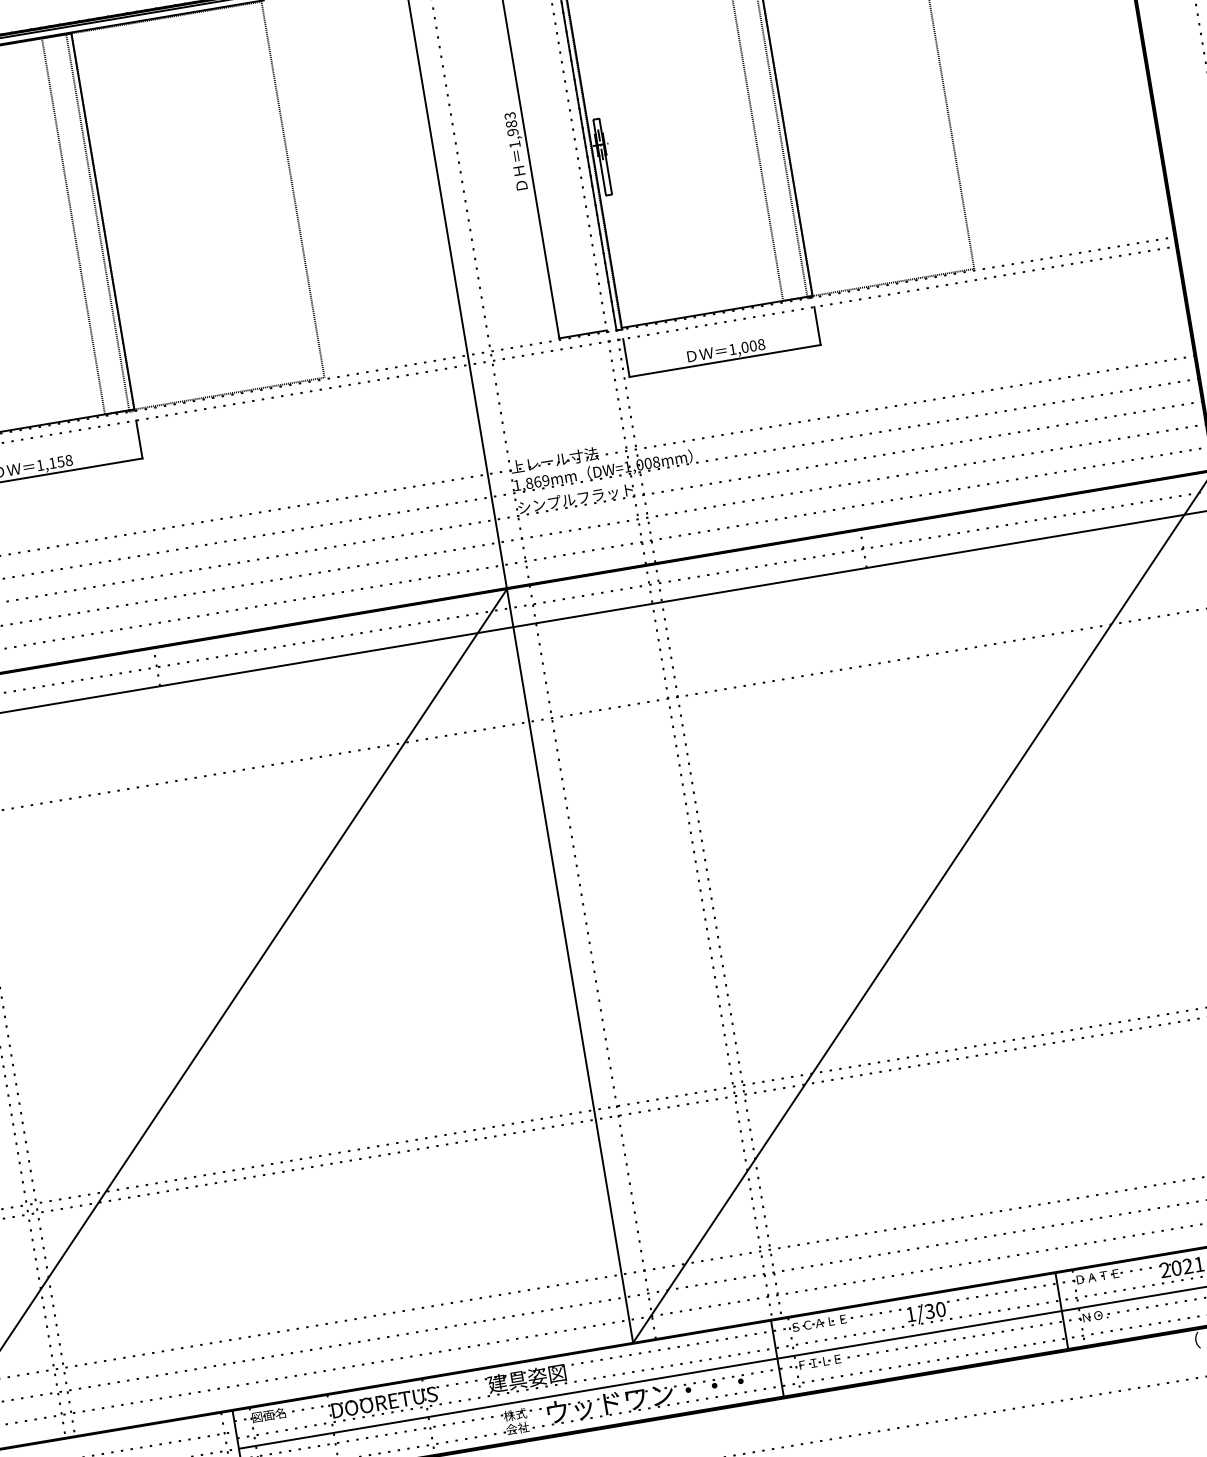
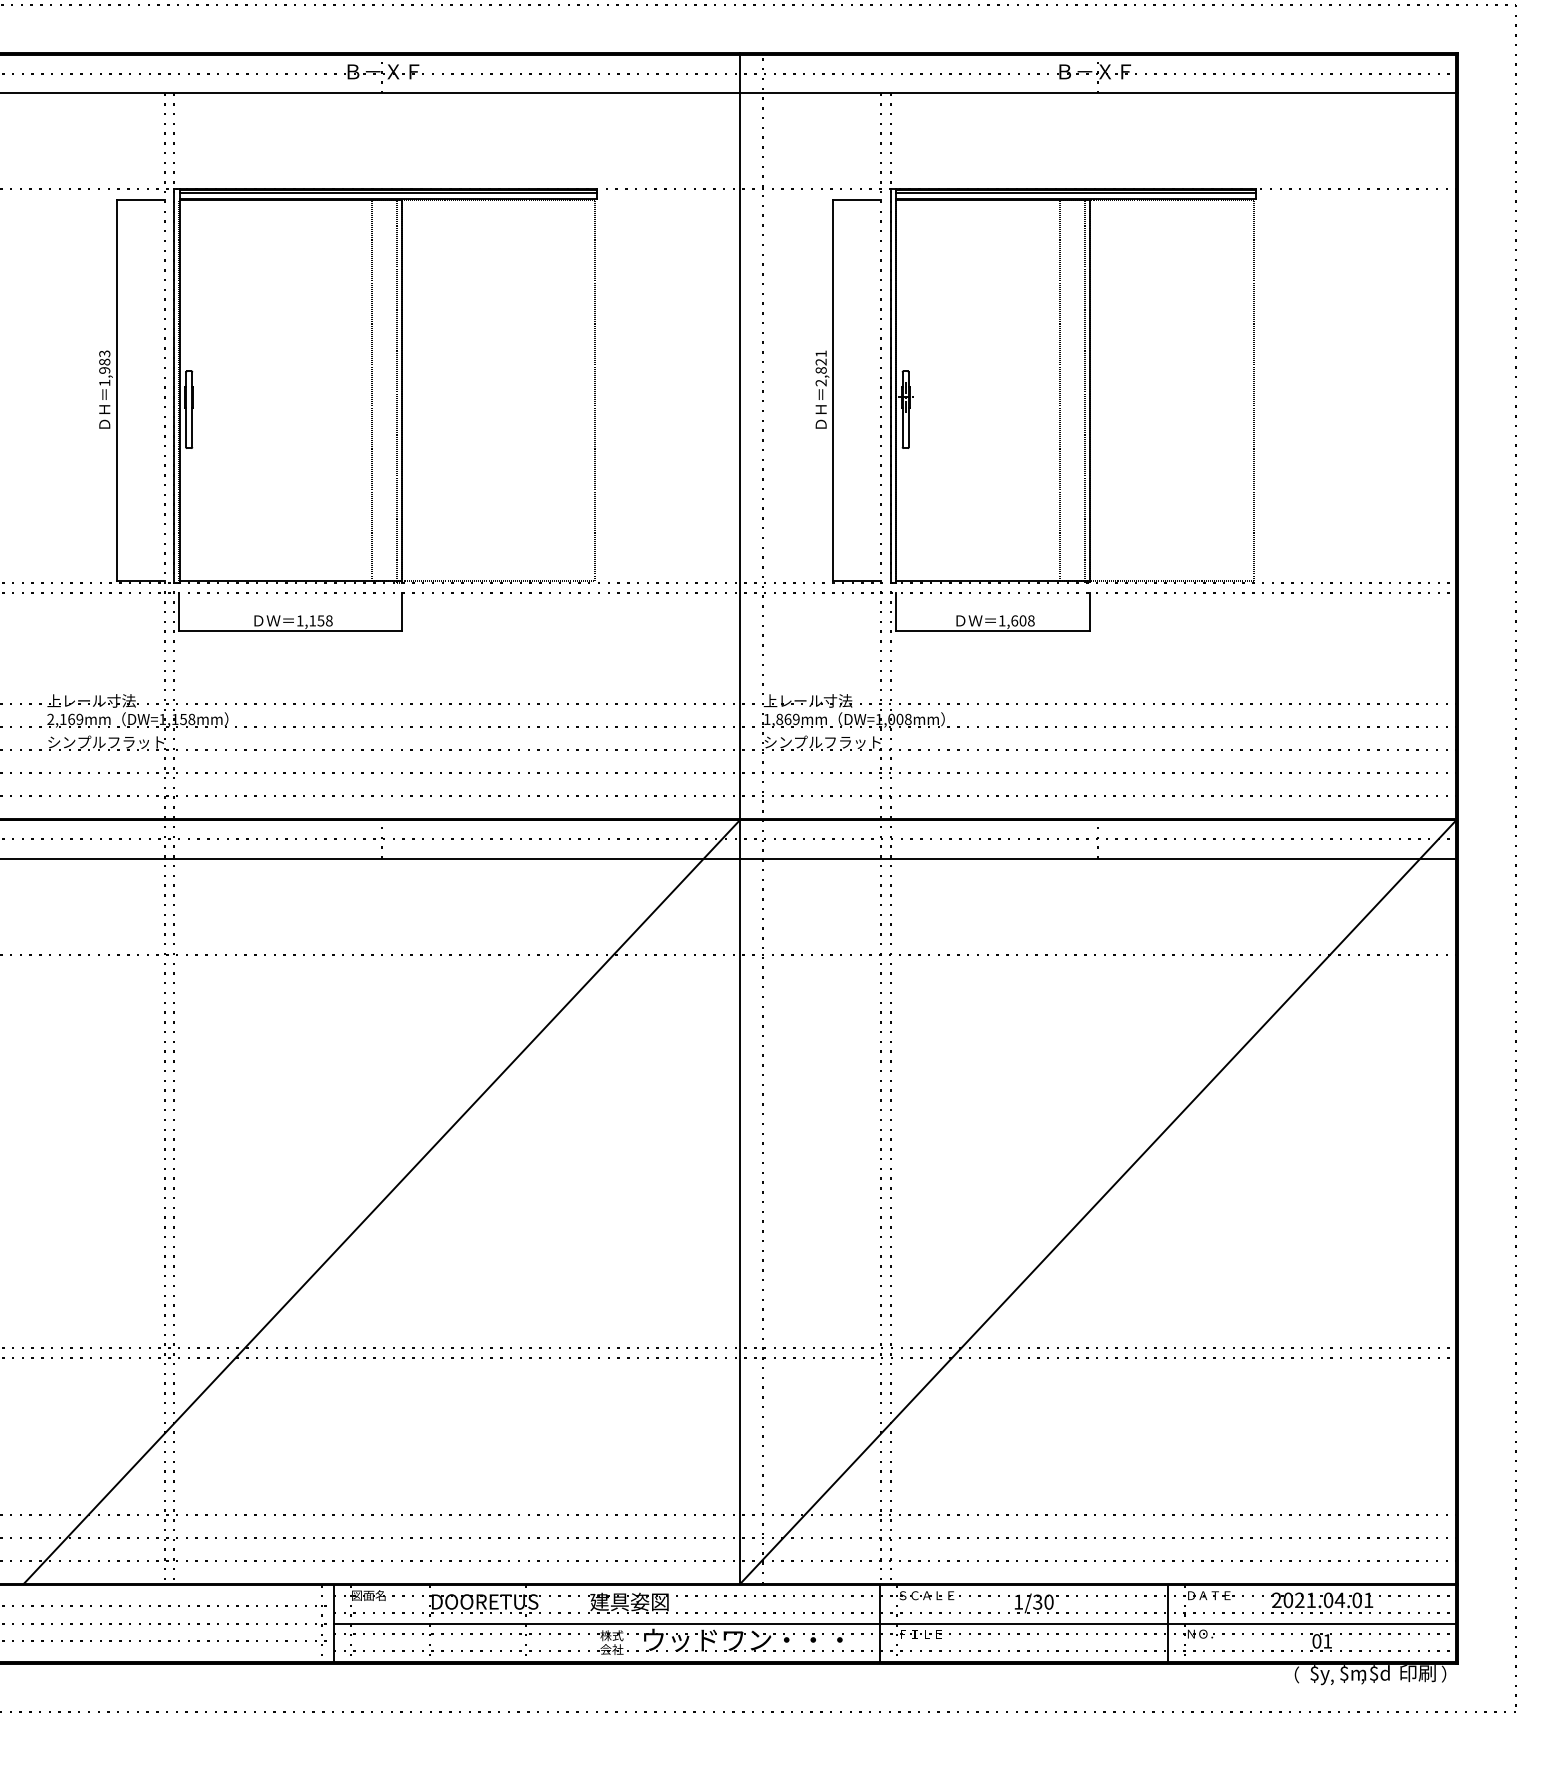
text: (511, 130) -> (820, 368), 1,983 -> 2,821
text: (744, 347) -> (1014, 620), 1,008 -> 1,608

